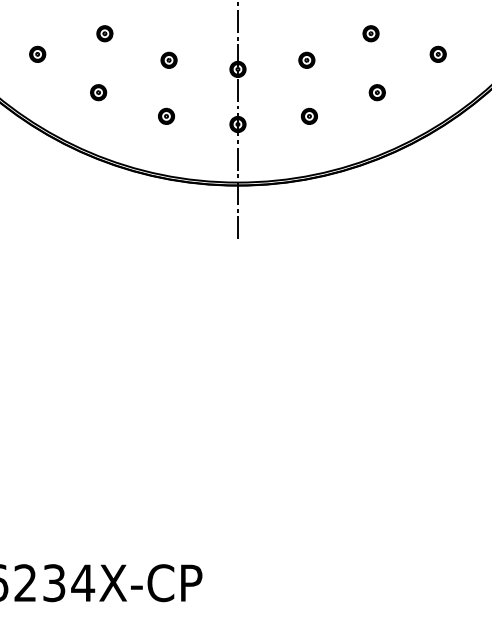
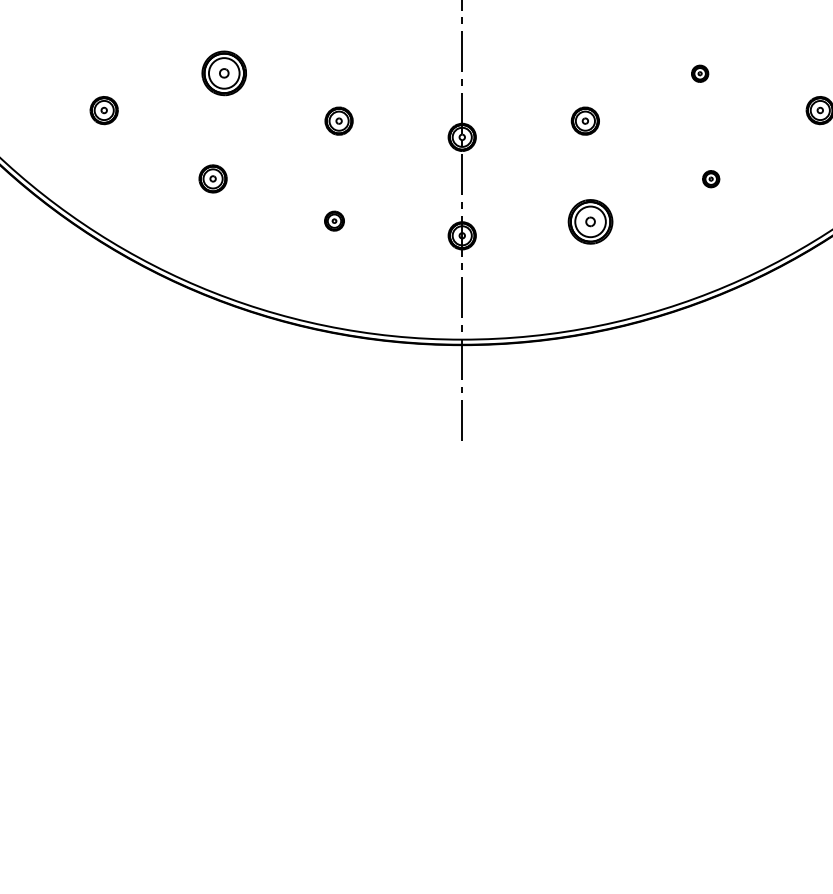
part: (104, 33) -> (223, 73), size x1.6
part: (370, 33) -> (699, 73), size x0.6
part: (376, 92) -> (709, 178), size x0.6
part: (166, 115) -> (334, 219), size x0.7
part: (308, 115) -> (588, 219), size x1.6

